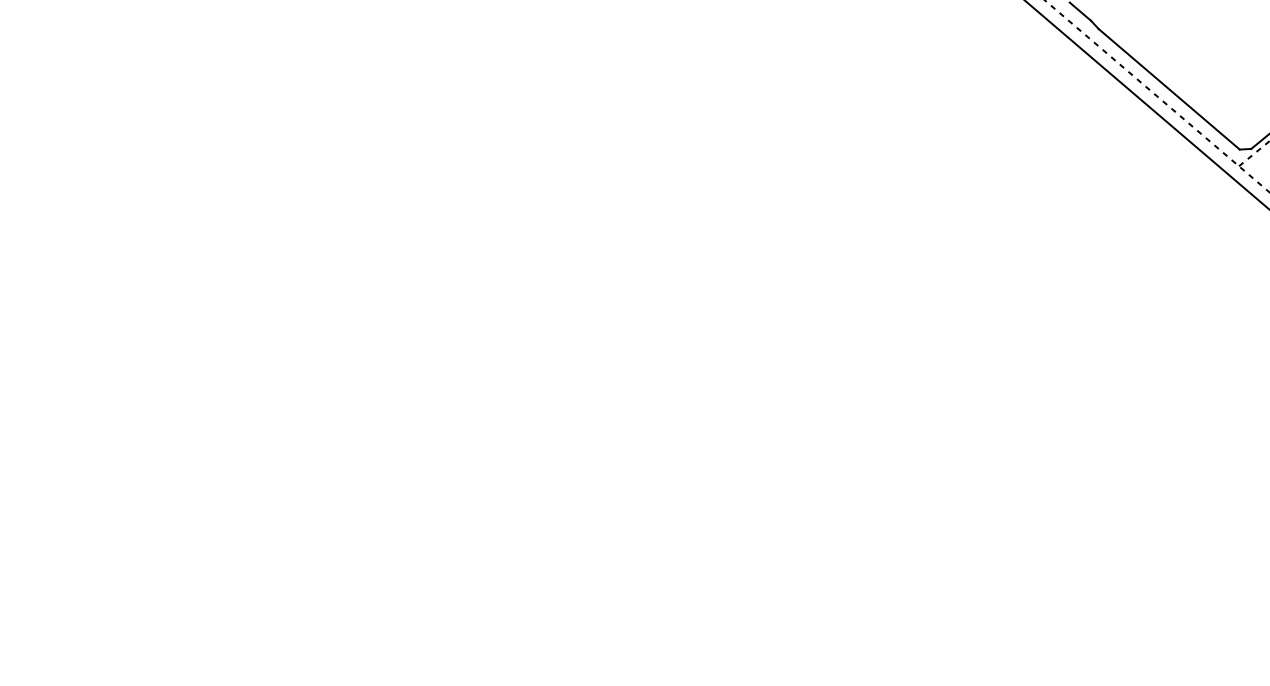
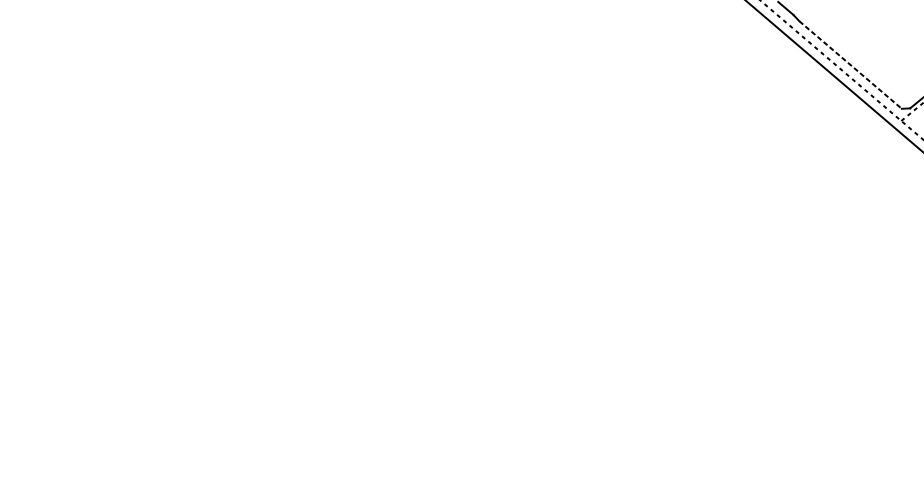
line: (1169, 89) -> (850, 65), solid -> dashed

